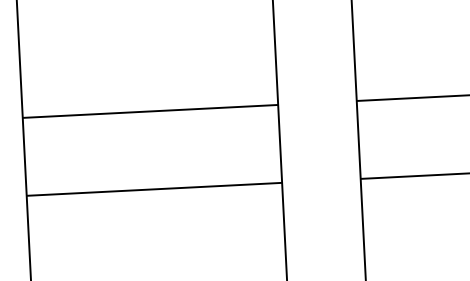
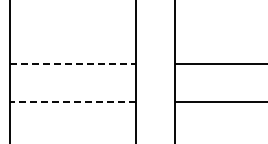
line: (151, 110) -> (73, 63), solid -> dashed
line: (153, 189) -> (72, 102), solid -> dashed

